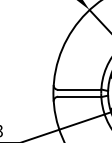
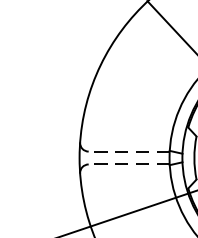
line: (79, 89) -> (128, 150), solid -> dashed
line: (79, 96) -> (128, 163), solid -> dashed

